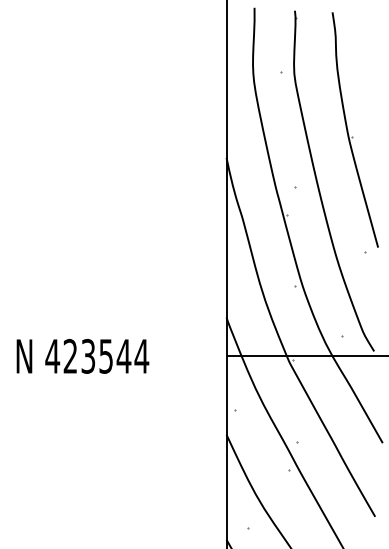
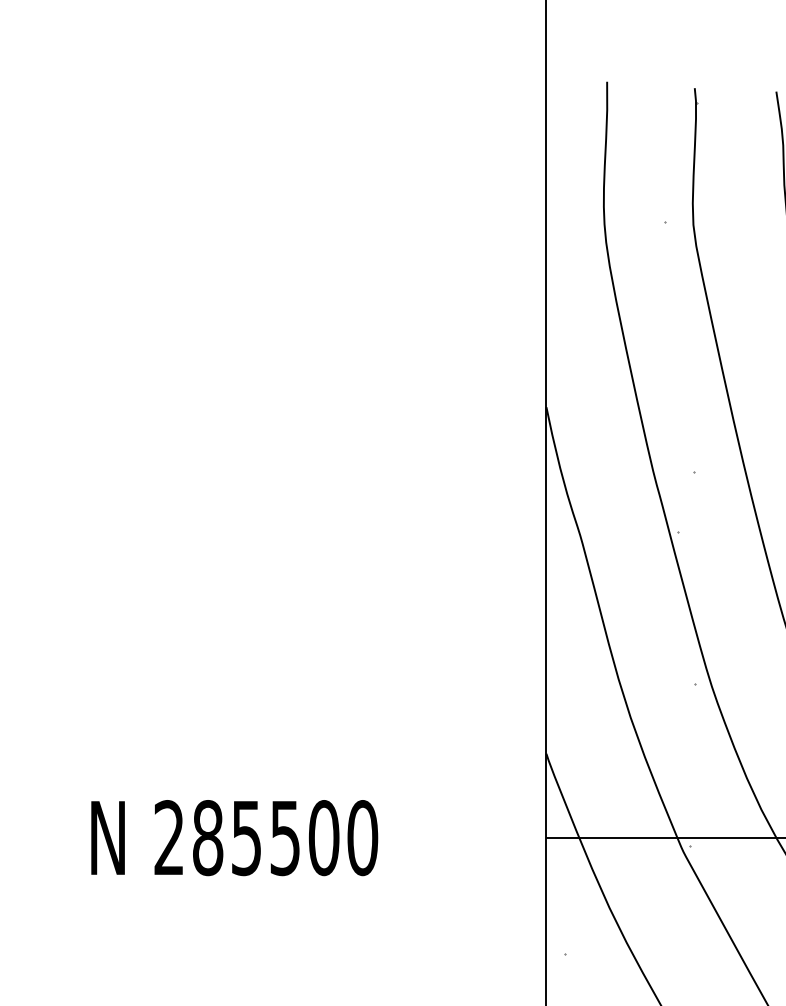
text: (97, 355) -> (266, 836), 423544 -> 285500

